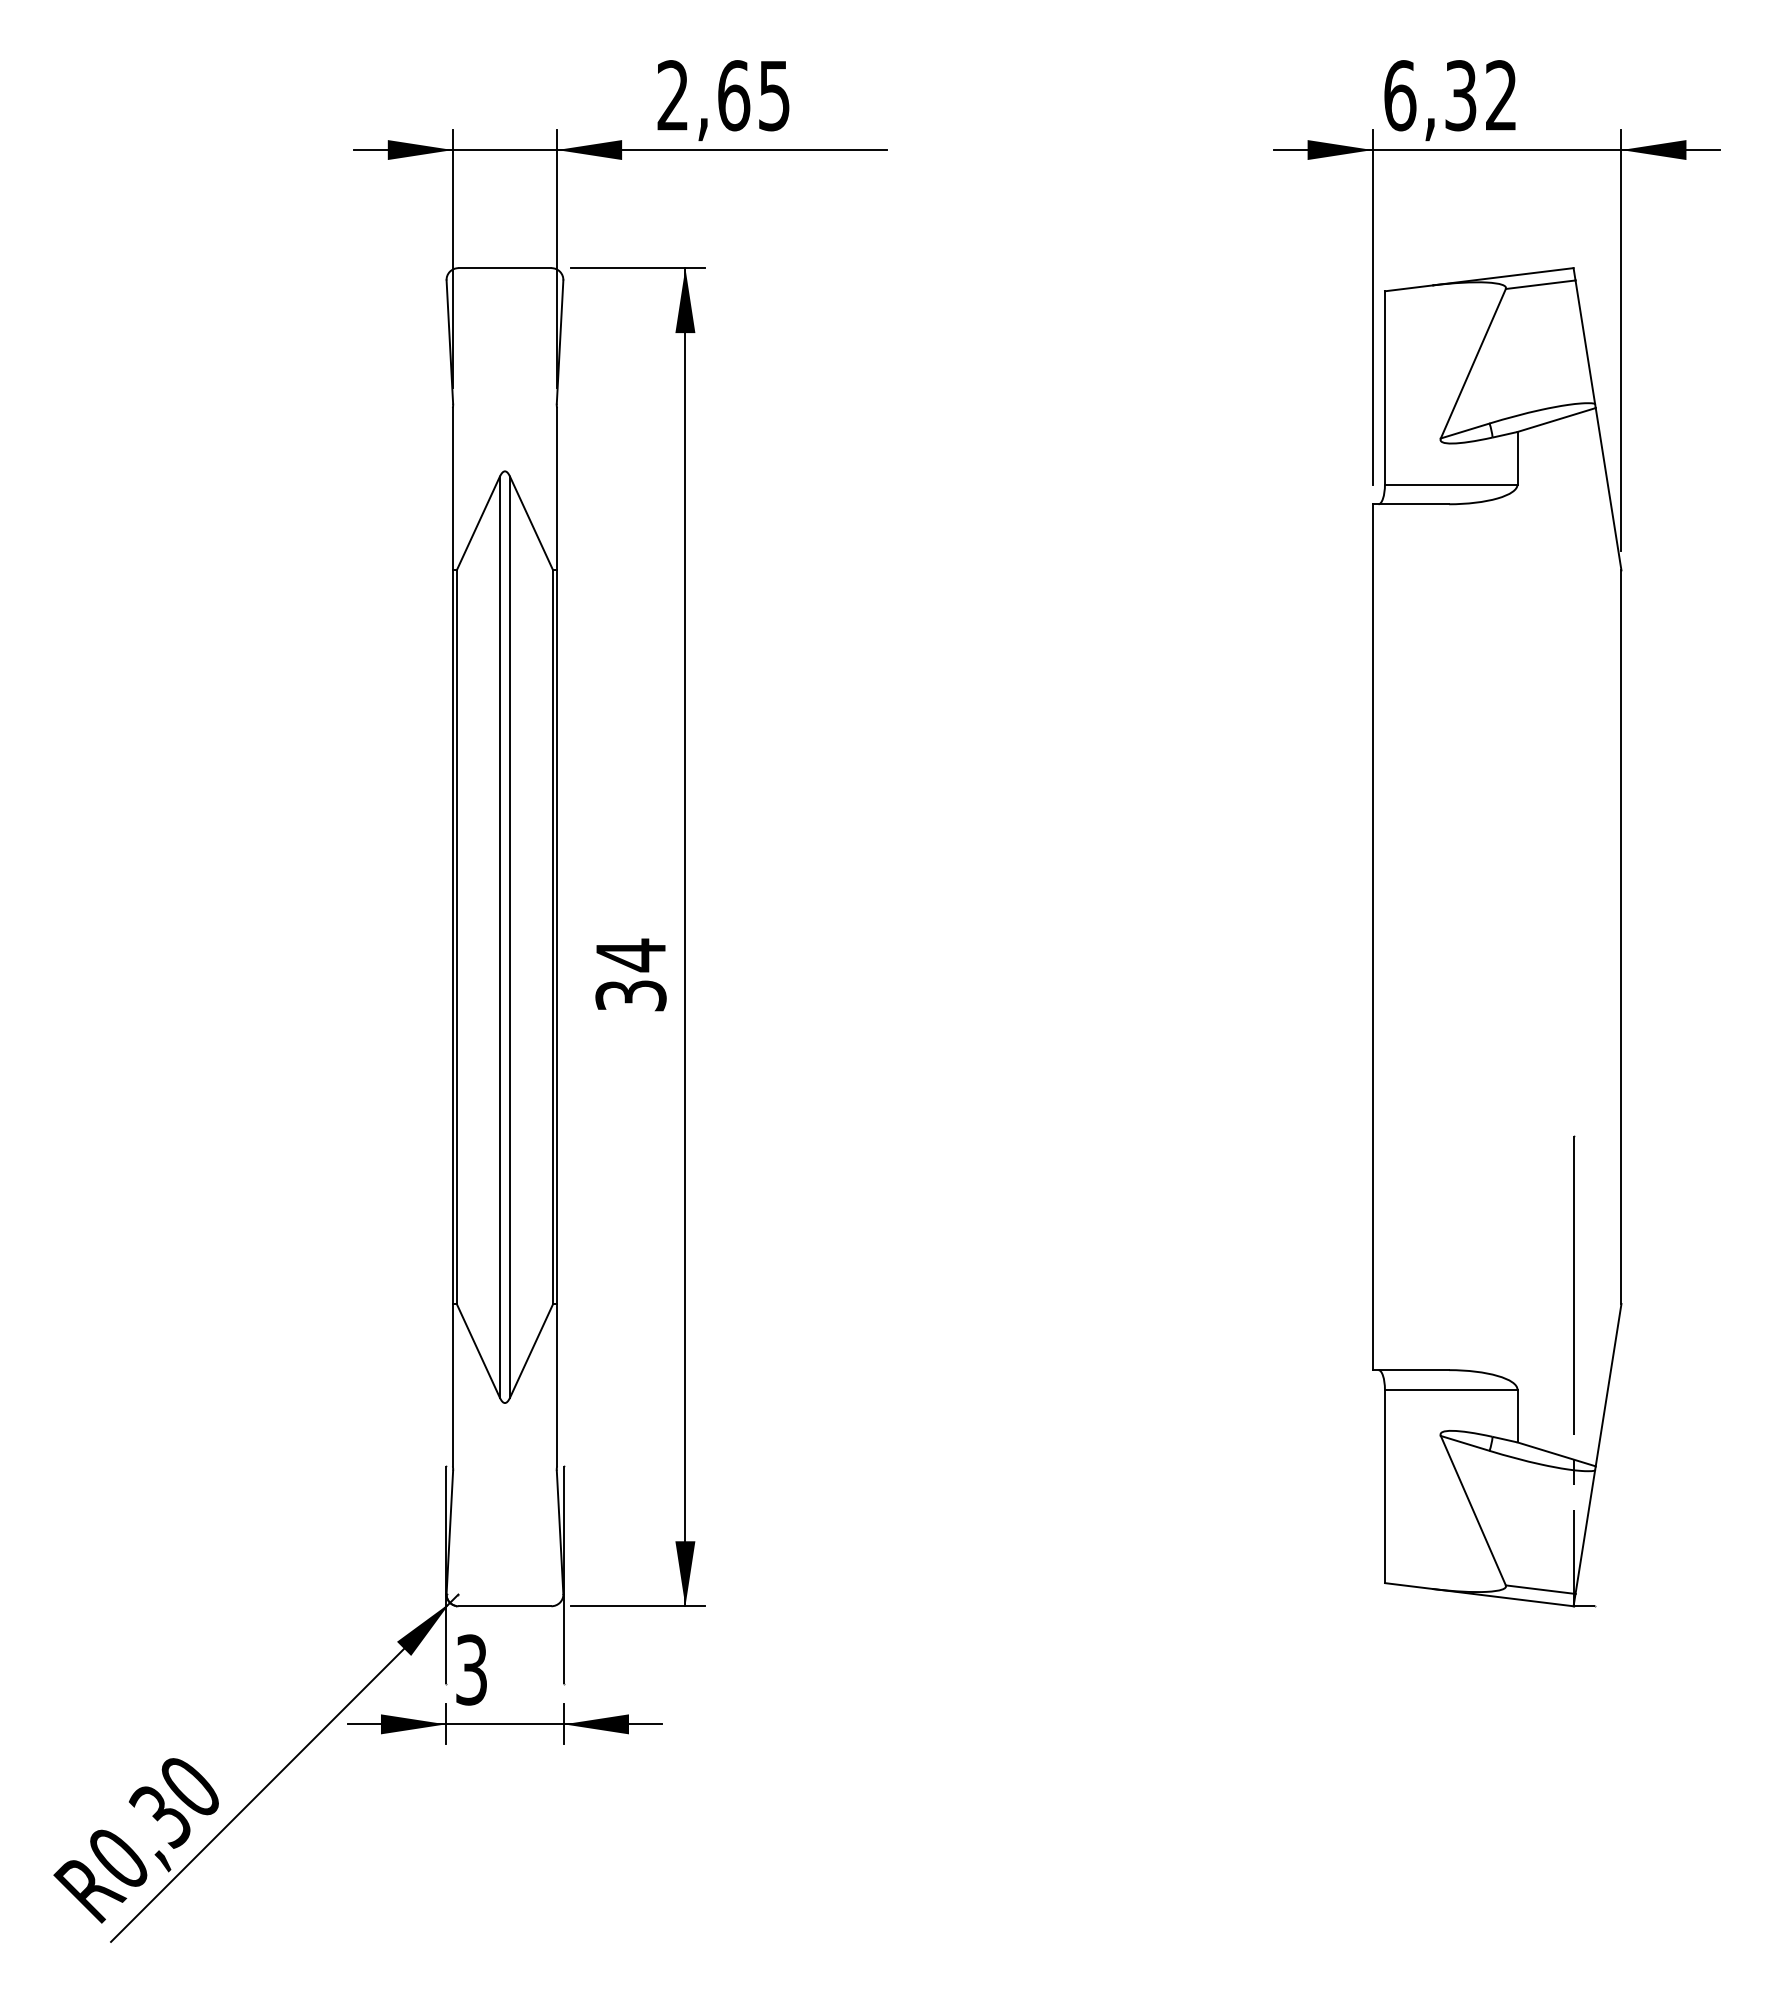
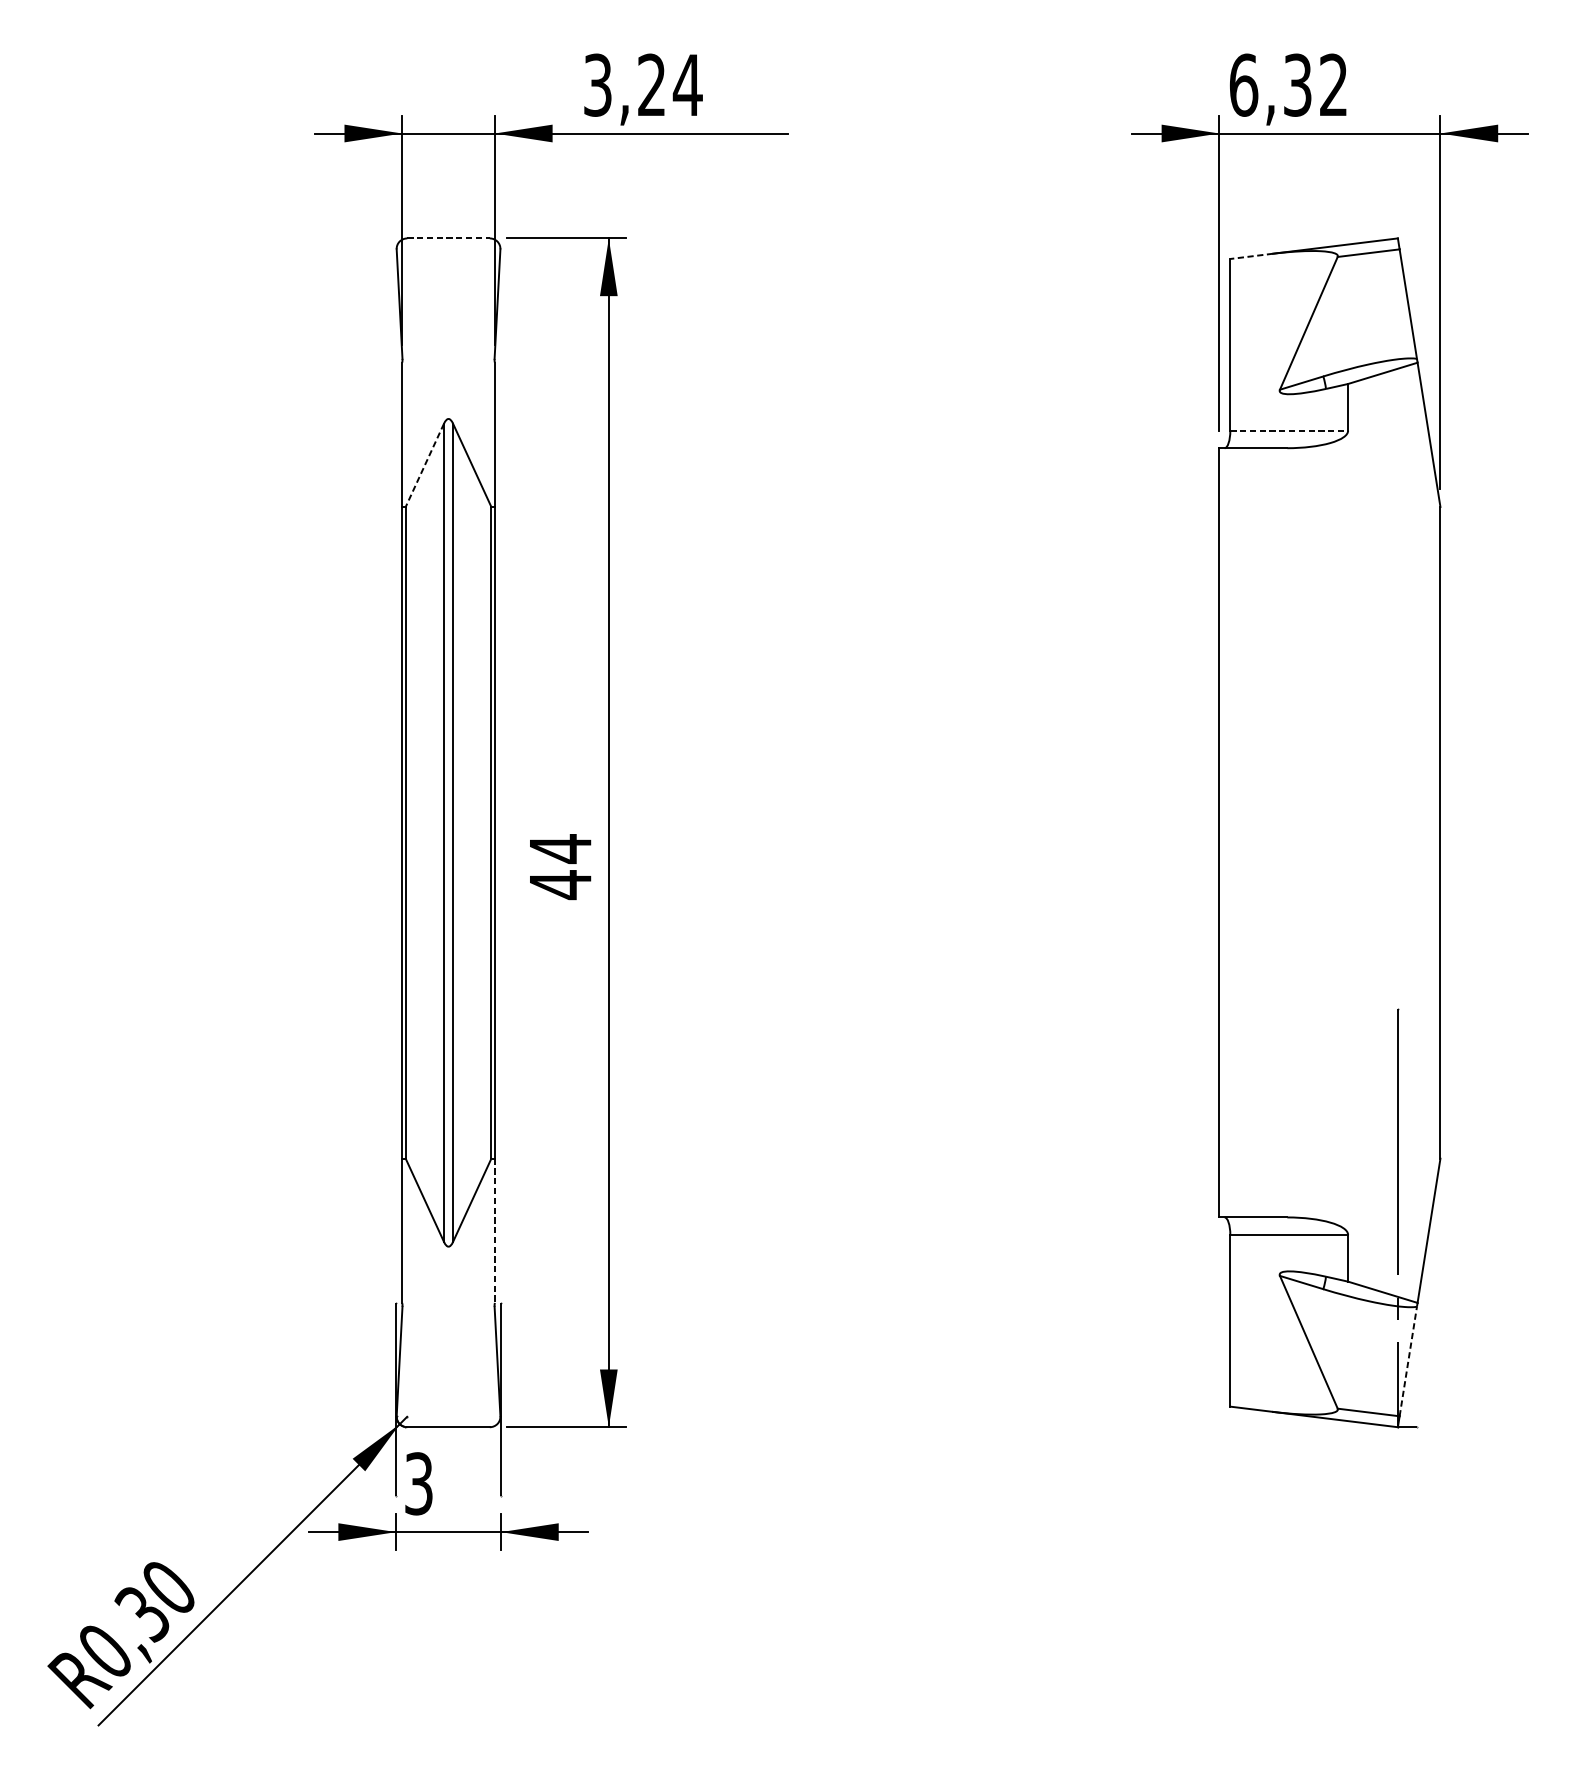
text: (724, 95) -> (643, 85), 2,65 -> 3,24
line: (505, 268) -> (449, 238), solid -> dashed
line: (1408, 288) -> (1251, 256), solid -> dashed
line: (1451, 484) -> (1289, 430), solid -> dashed
line: (478, 523) -> (425, 465), solid -> dashed
text: (630, 995) -> (560, 884), 34 -> 44
line: (557, 1385) -> (495, 1231), solid -> dashed
line: (1585, 1531) -> (1408, 1360), solid -> dashed

